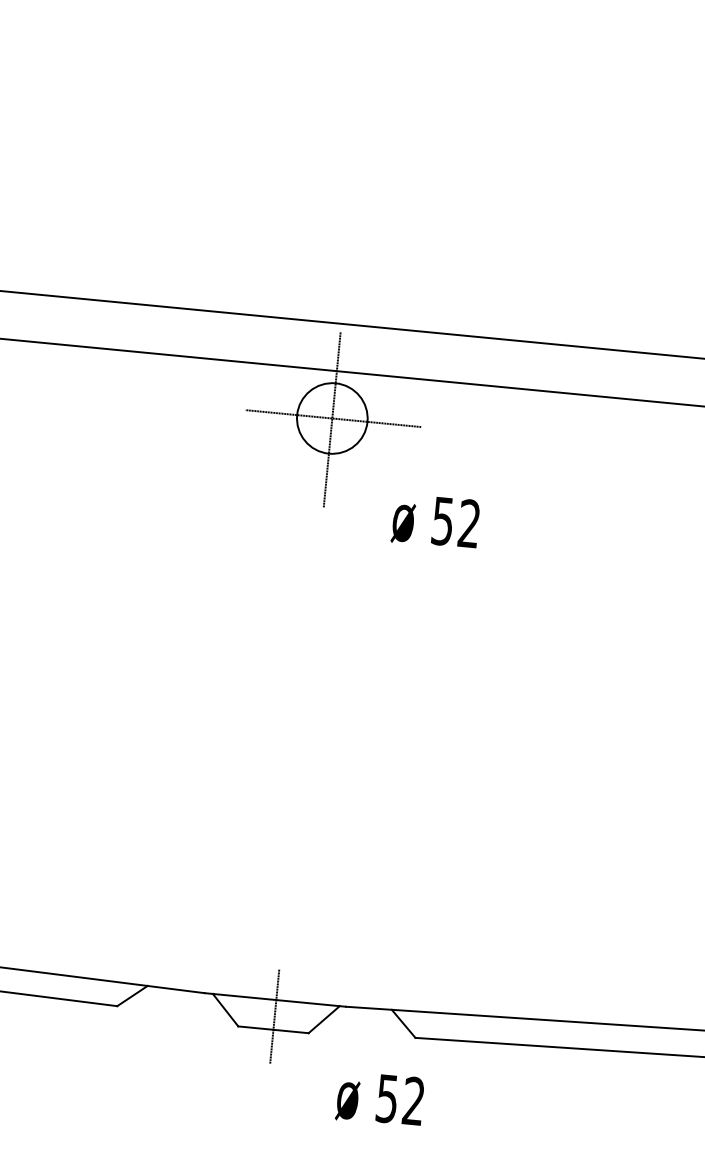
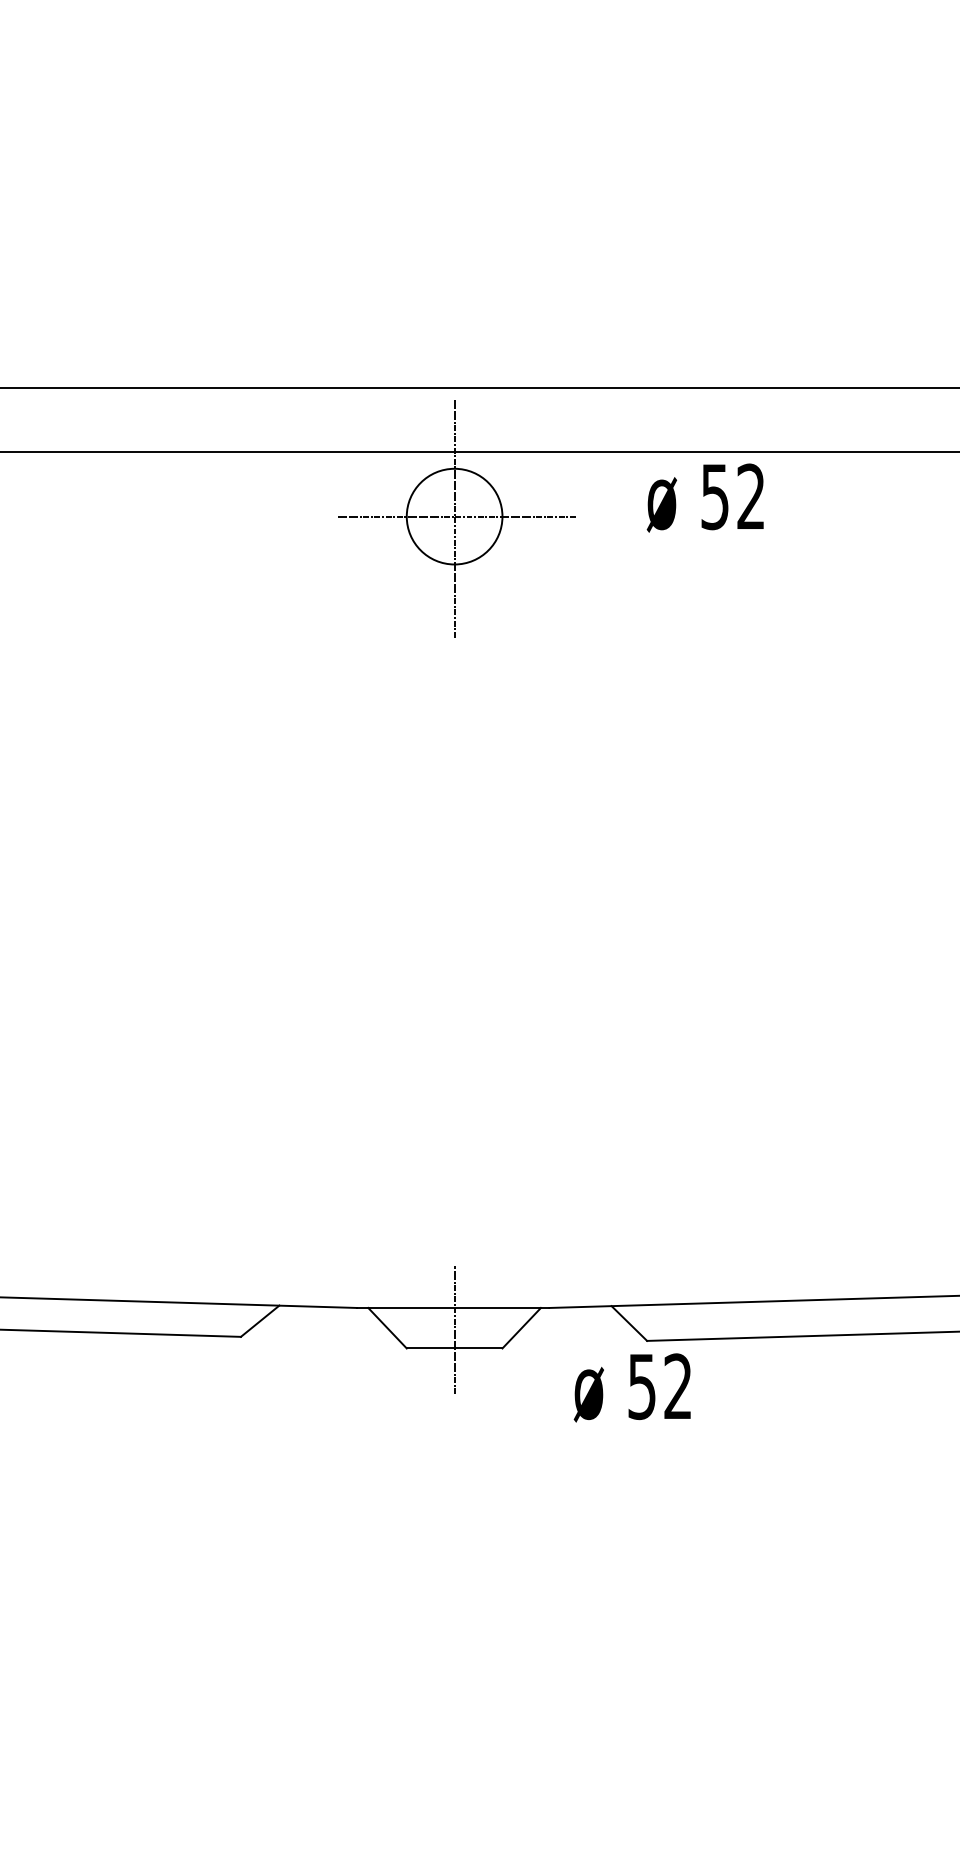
text: (435, 521) -> (704, 497), moved
text: (379, 1098) -> (631, 1387), moved

